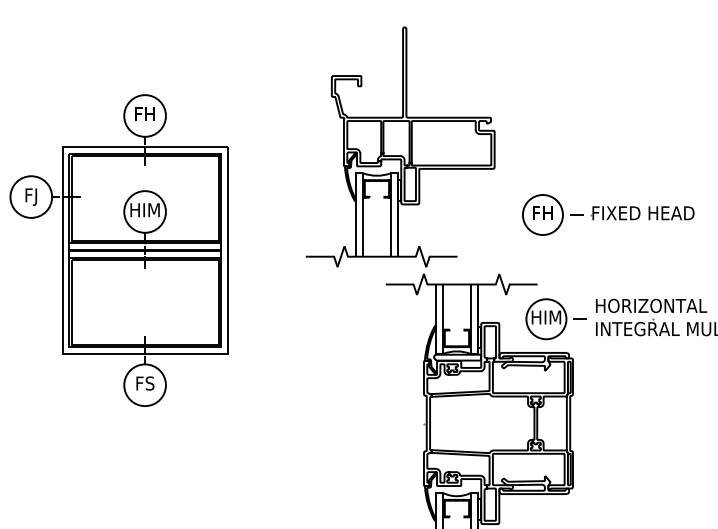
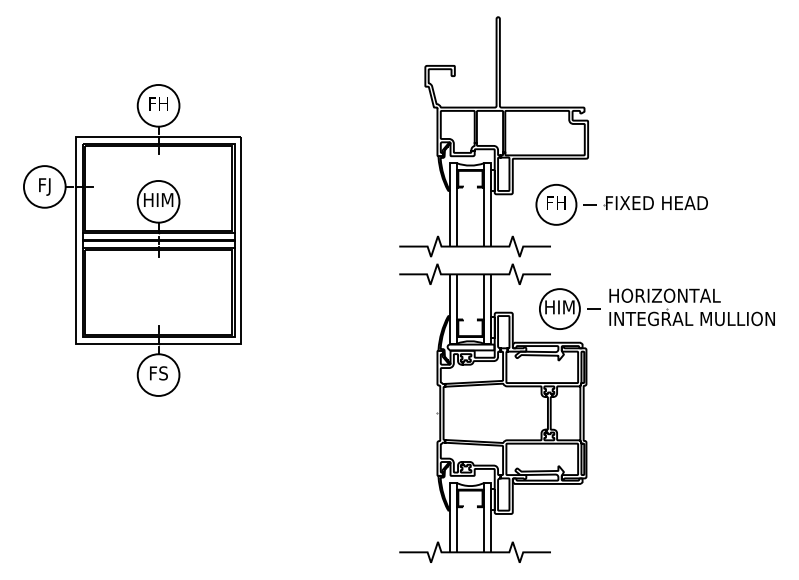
part: (400, 146) -> (493, 136), moved

